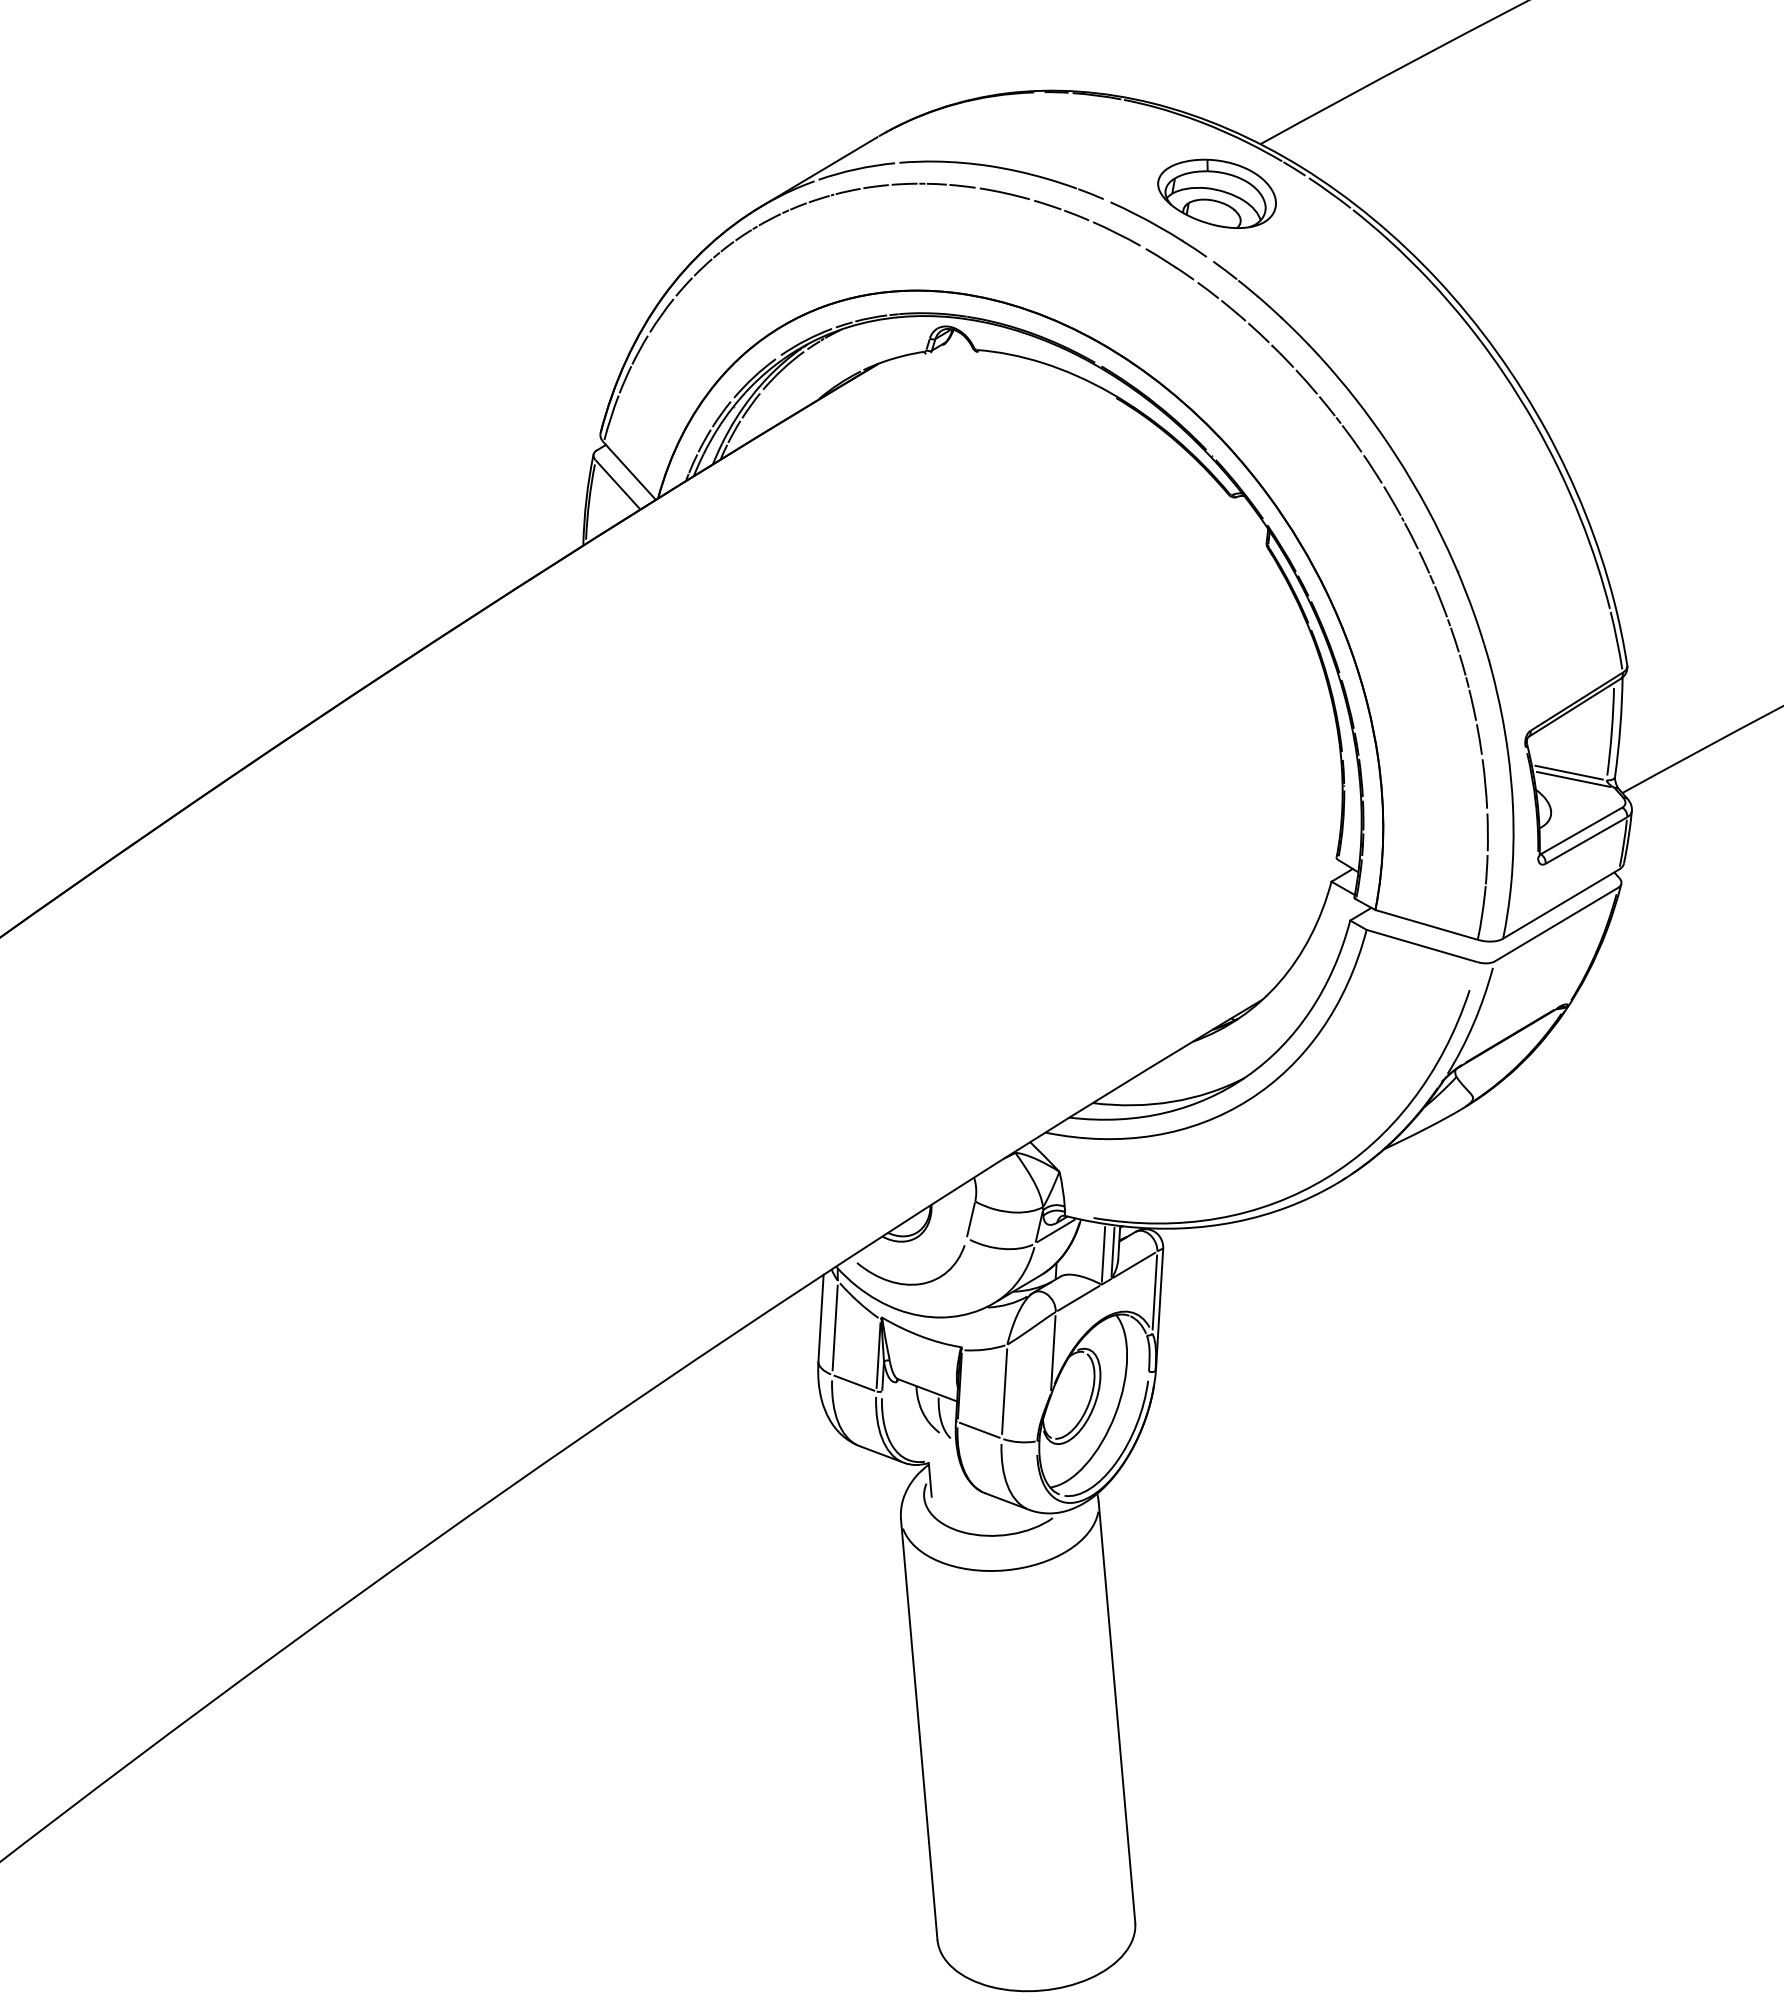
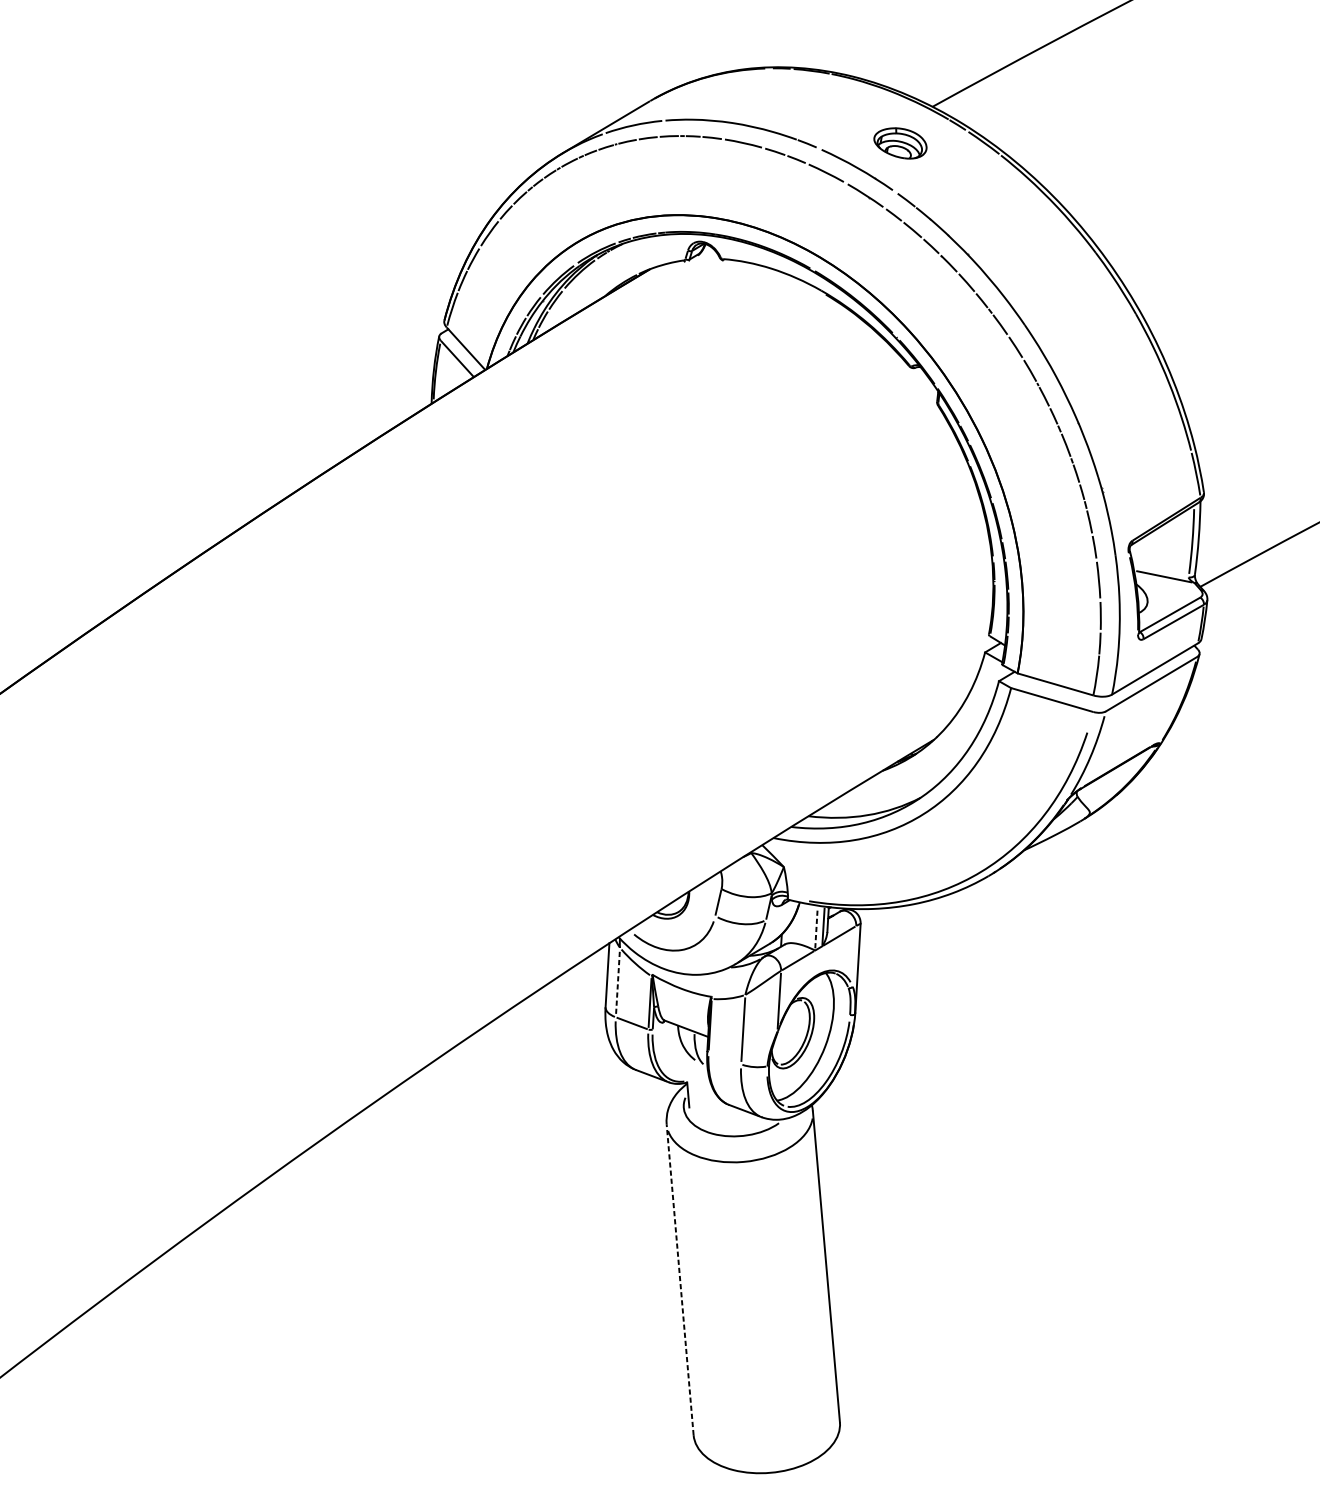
part: (1216, 193) -> (900, 143), size x0.6
line: (1568, 772) -> (1160, 571), removed
line: (1055, 1230) -> (780, 910), removed
line: (1103, 1253) -> (816, 927), solid -> dashed
line: (1154, 1292) -> (854, 956), removed
line: (835, 1327) -> (618, 982), solid -> dashed
line: (979, 1429) -> (724, 1057), removed
line: (919, 1729) -> (680, 1279), solid -> dashed

